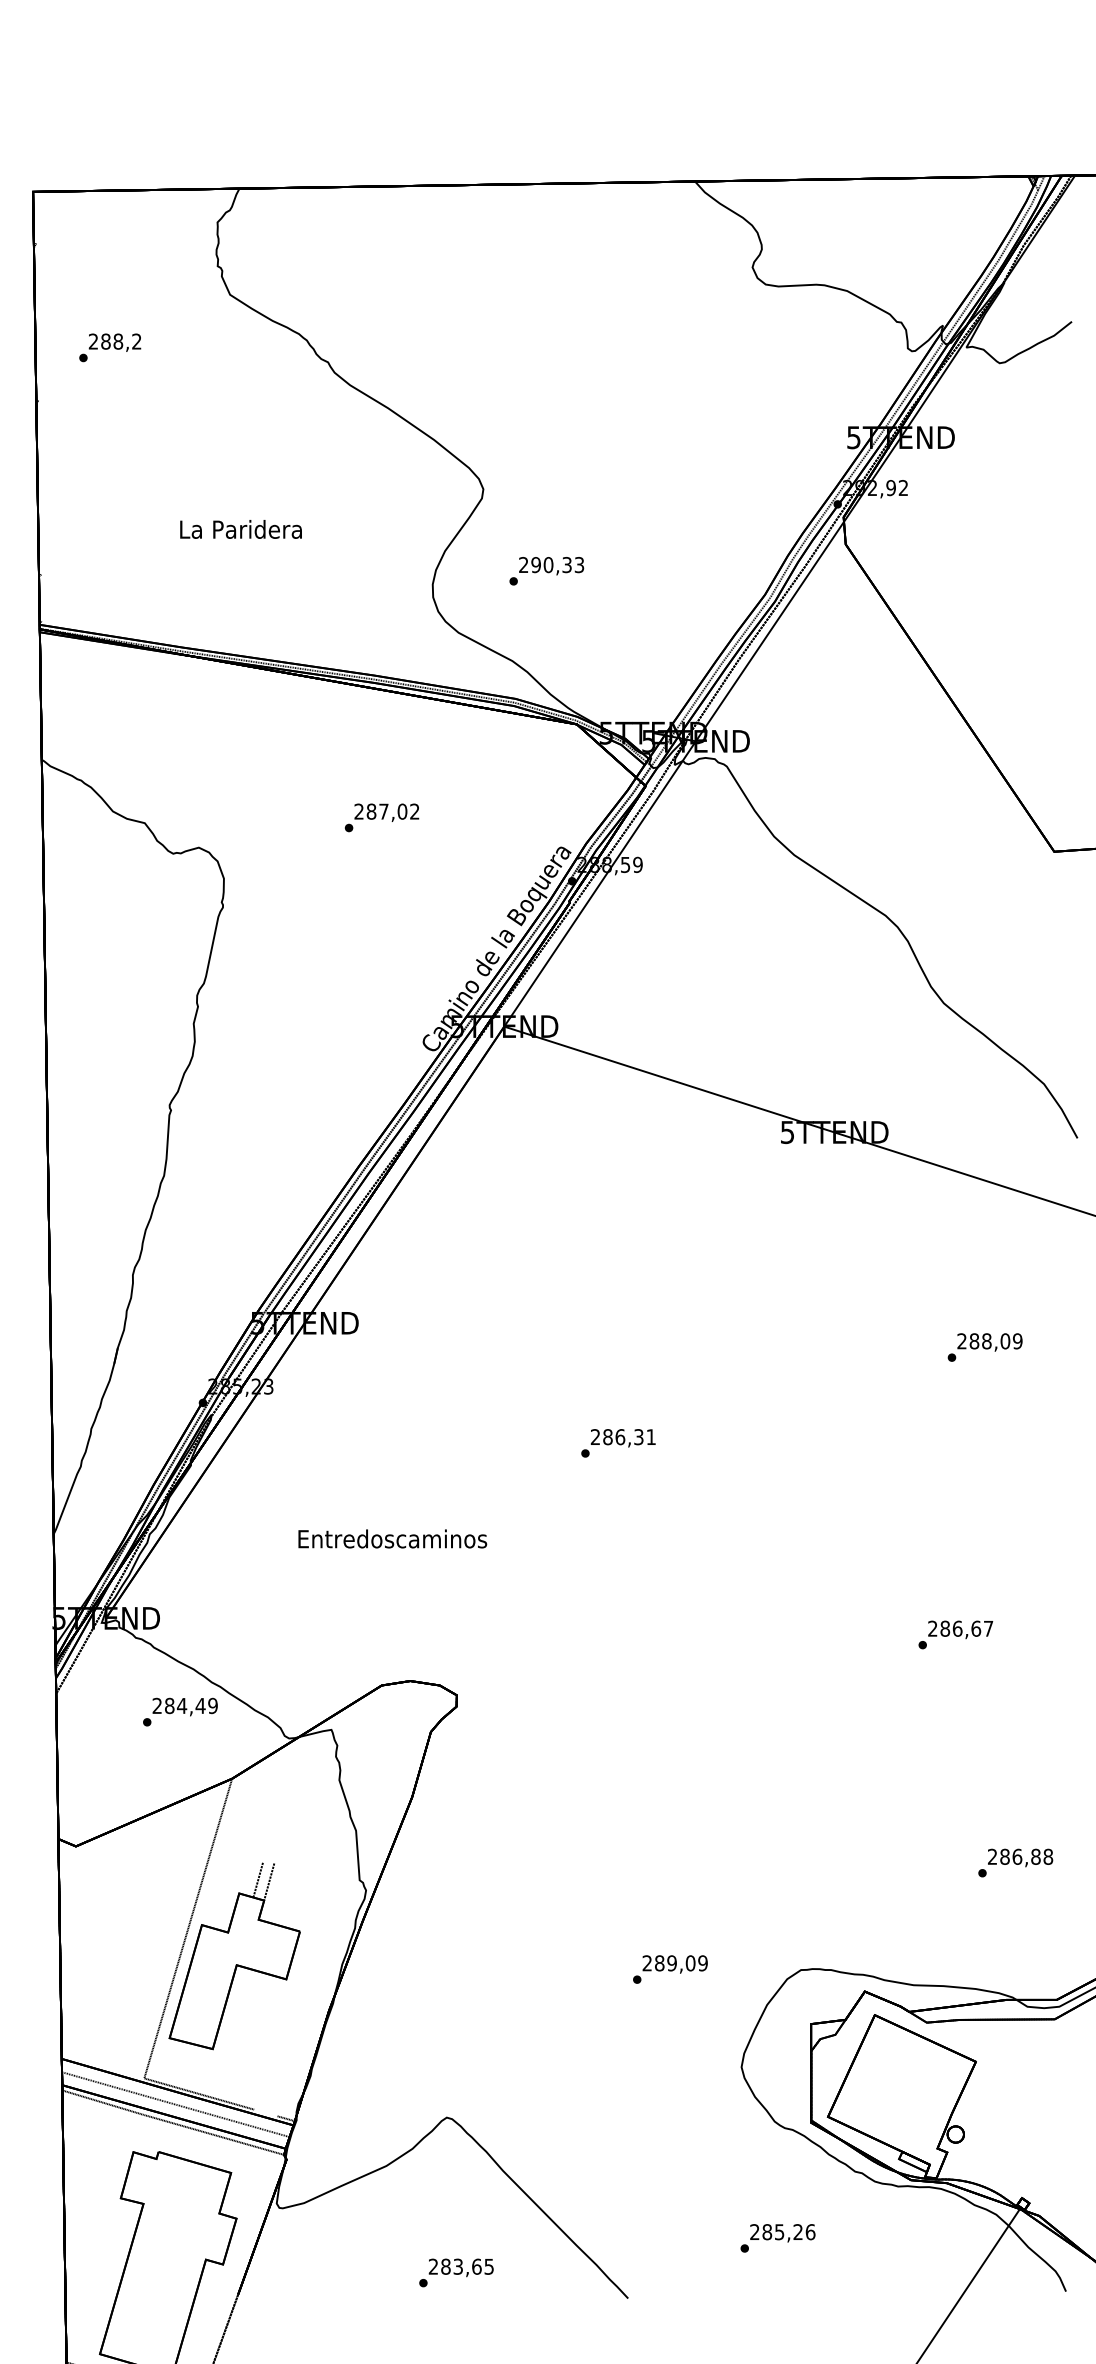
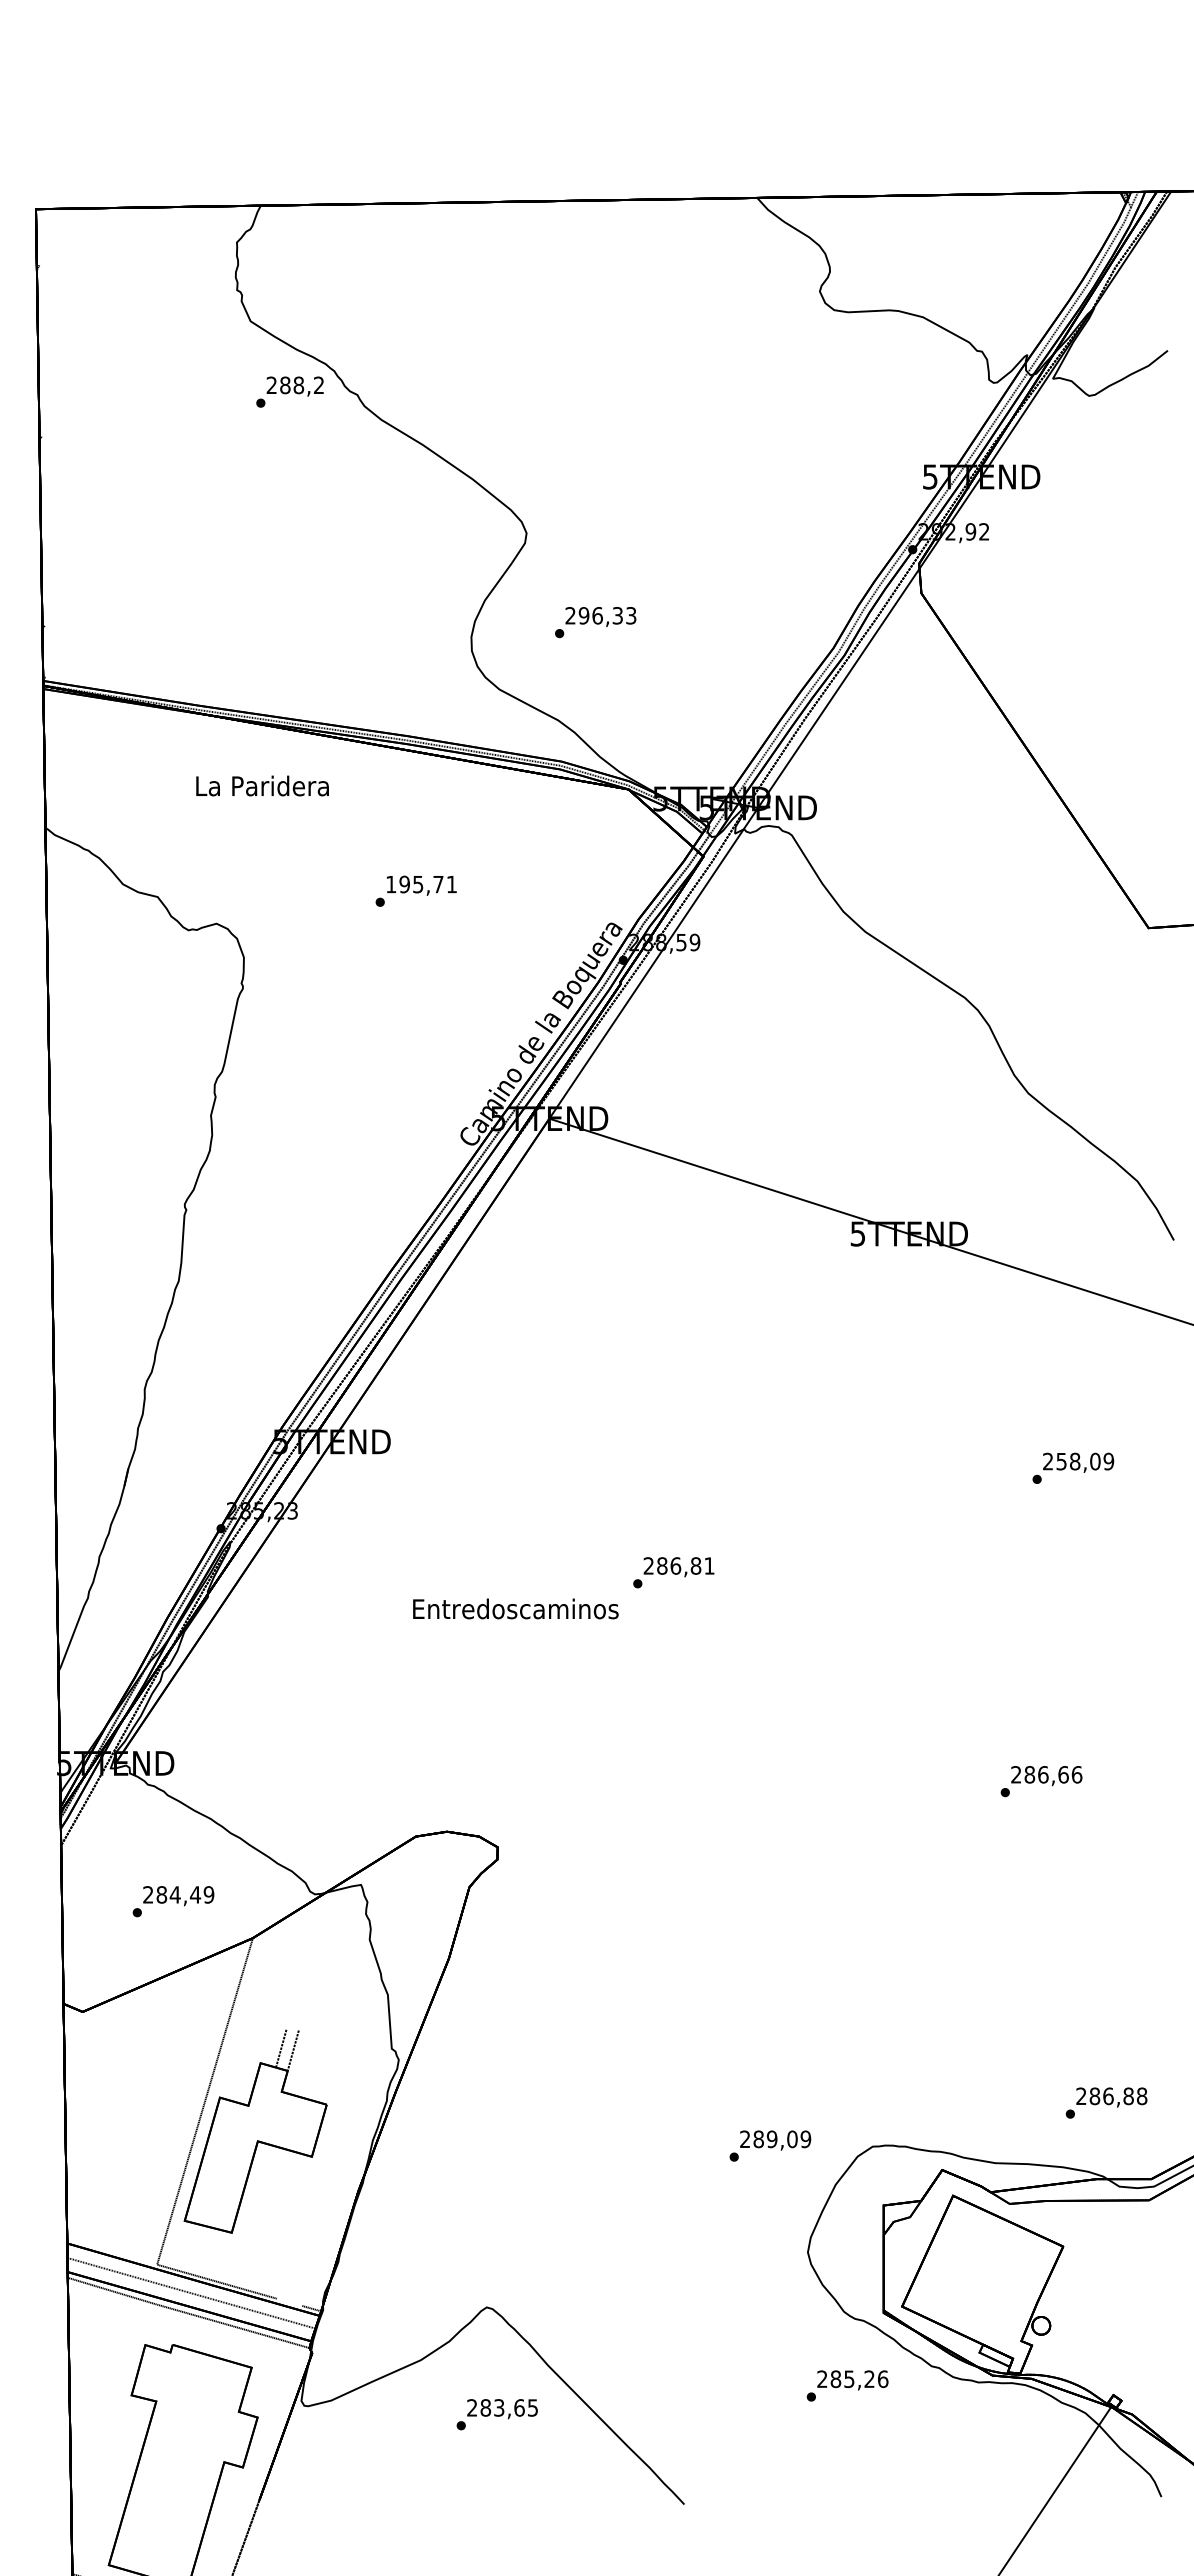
text: (109, 347) -> (289, 391), moved
text: (240, 528) -> (262, 785), moved
text: (548, 564) -> (597, 615), 290,33 -> 296,33
text: (386, 811) -> (421, 884), 287,02 -> 195,71
text: (974, 1341) -> (1061, 1461), 288,09 -> 258,09
text: (638, 1436) -> (695, 1565), 286,31 -> 286,81
text: (392, 1538) -> (515, 1608), moved
text: (988, 1628) -> (1076, 1774), 286,67 -> 286,66
text: (180, 1712) -> (173, 1901), moved
text: (1015, 1862) -> (1106, 2102), moved
text: (670, 1969) -> (770, 2145), moved
text: (777, 2237) -> (847, 2385), moved
text: (455, 2272) -> (496, 2414), moved

